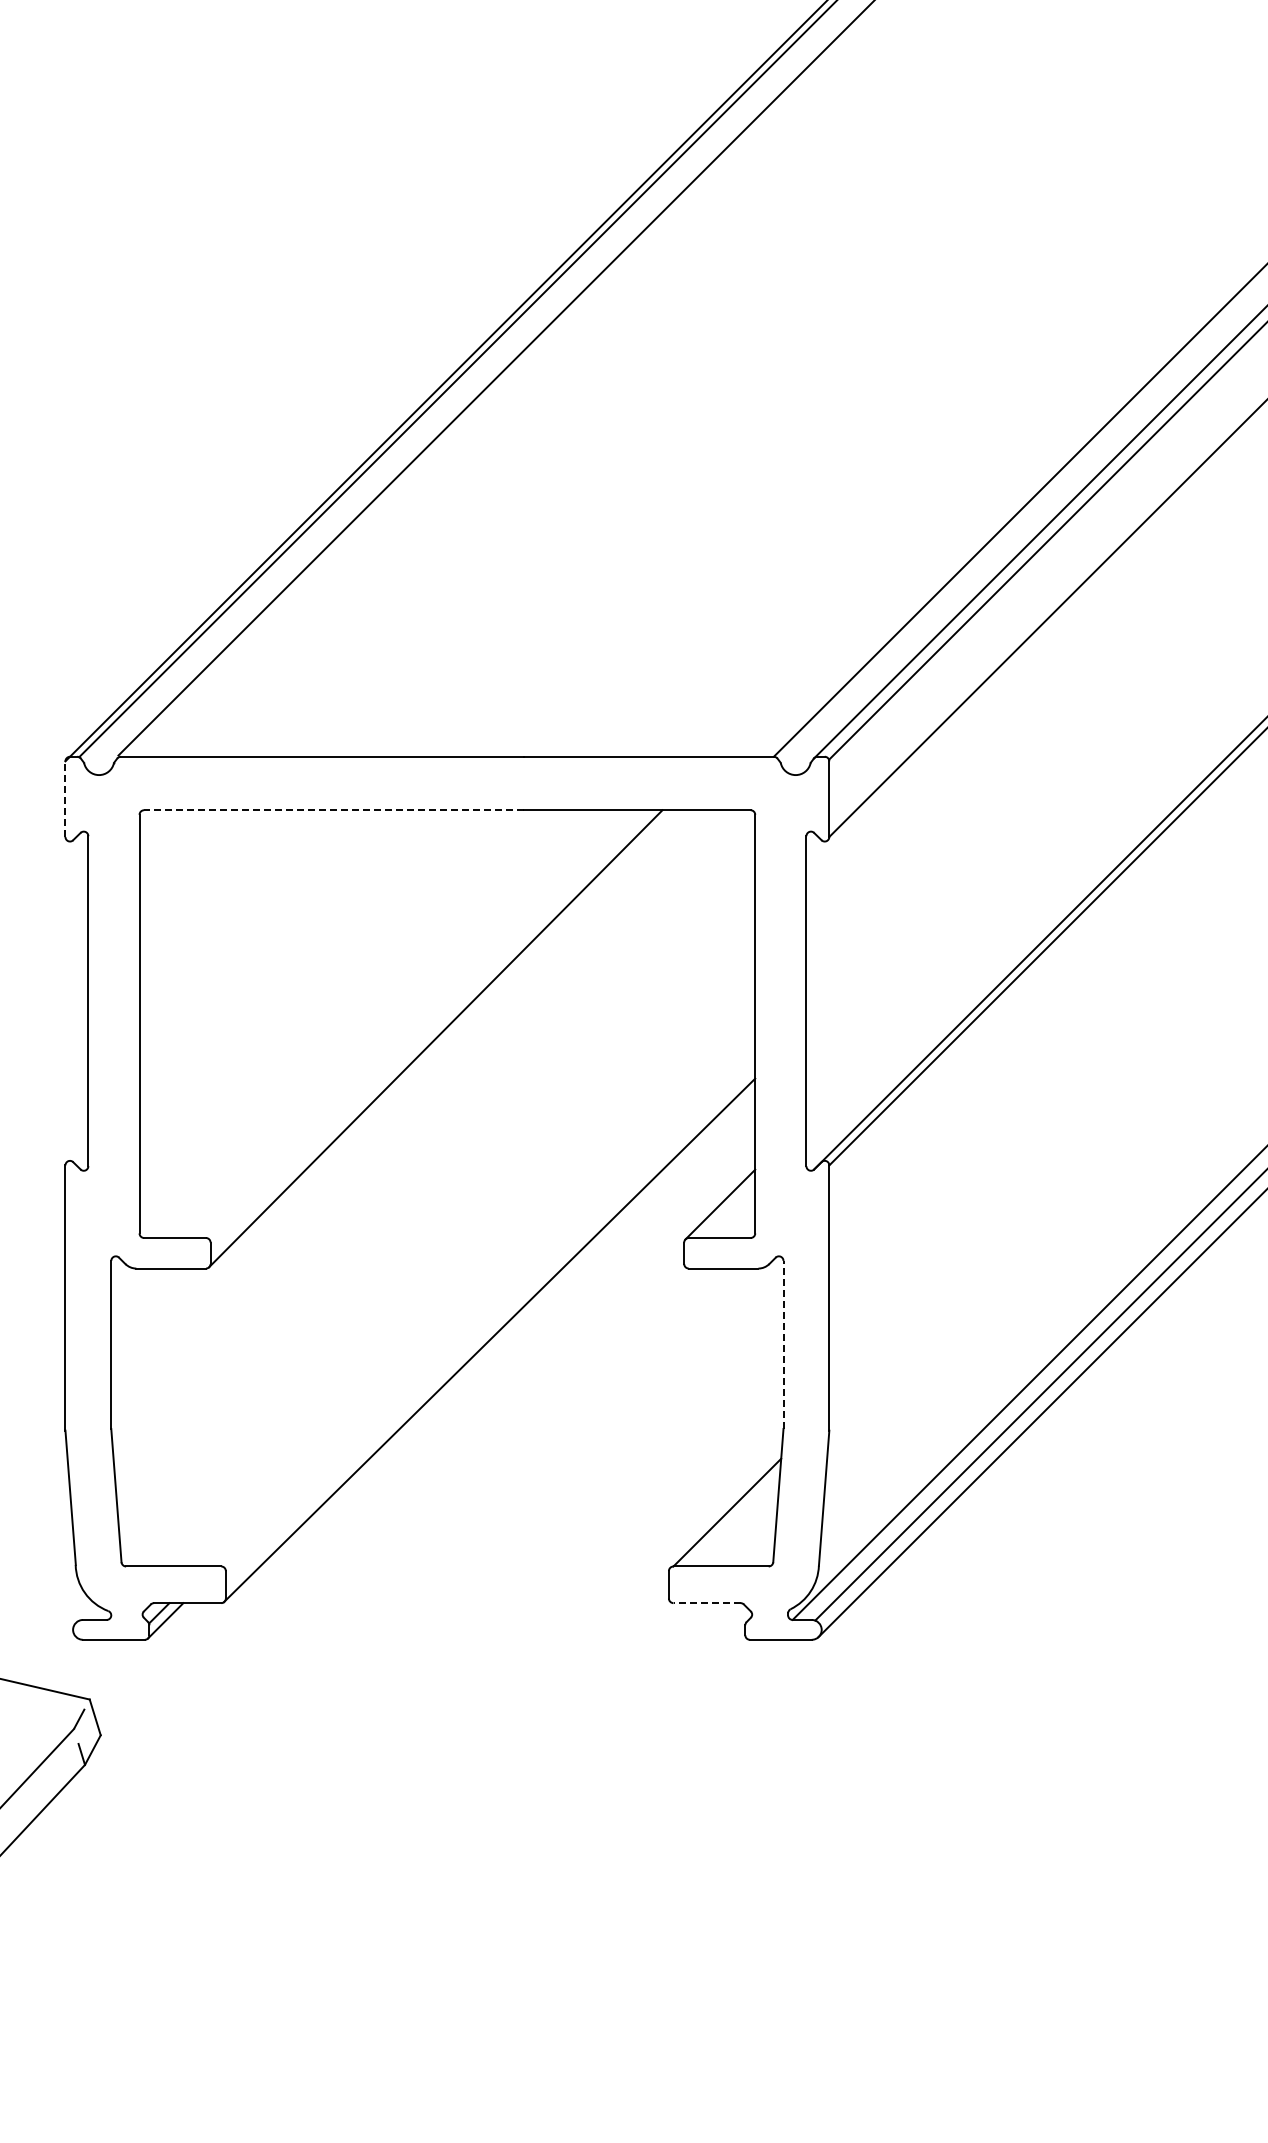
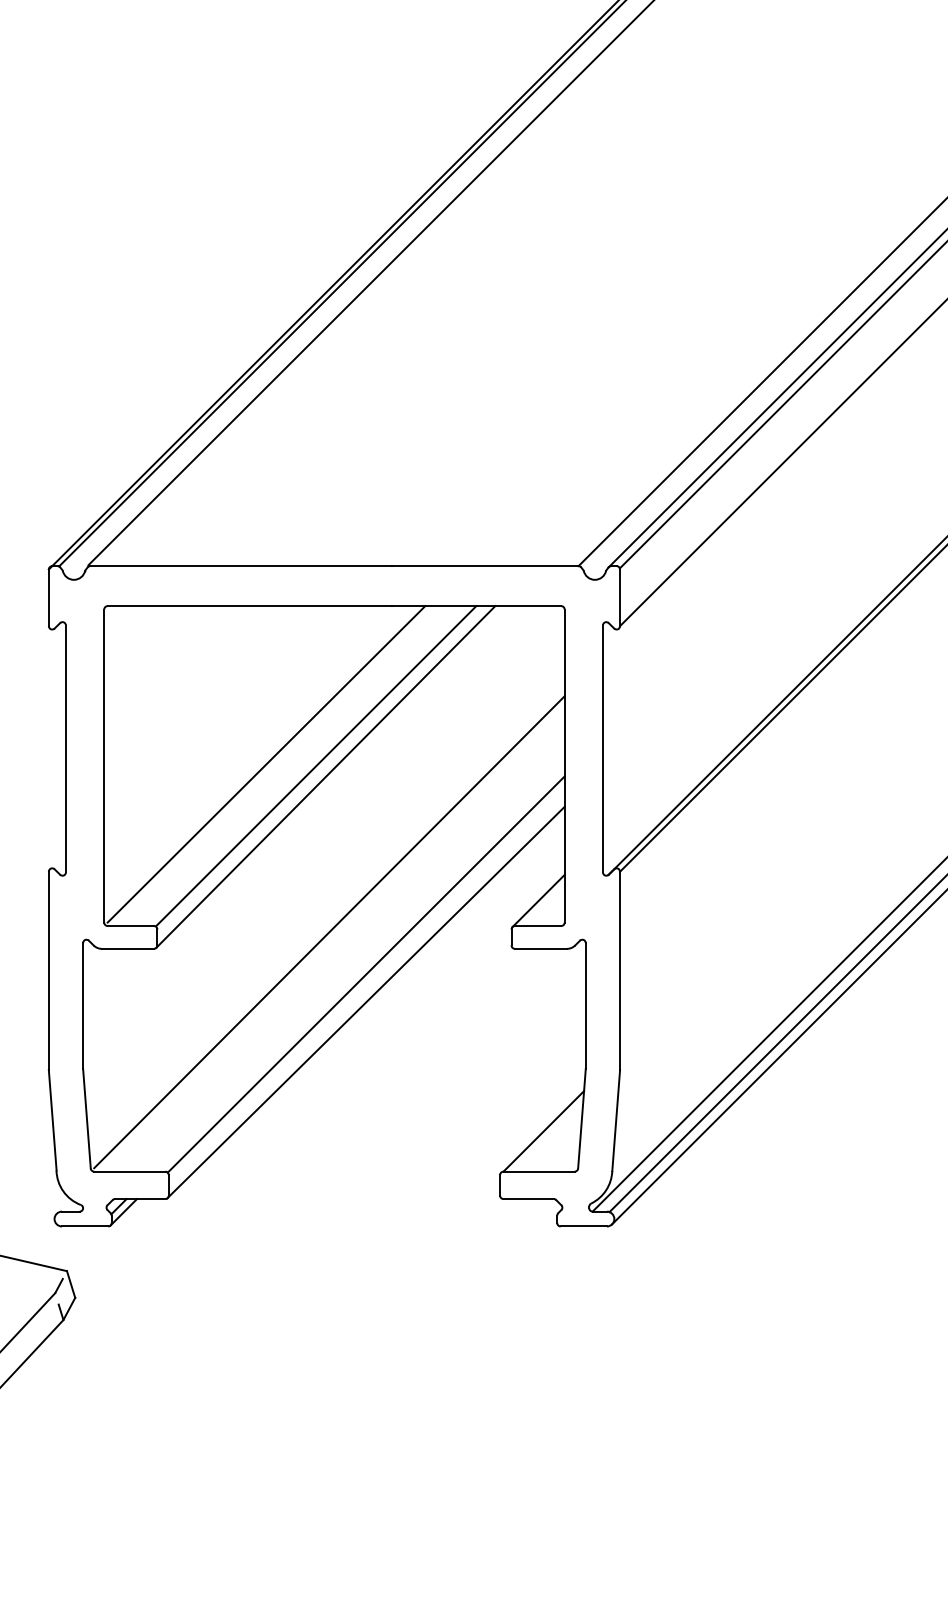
line: (65, 799) -> (48, 598), dashed -> solid
line: (333, 810) -> (249, 606), dashed -> solid
line: (356, 1021) -> (266, 764), added
line: (423, 1024) -> (316, 766), added
line: (440, 1245) -> (329, 931), added
line: (489, 1302) -> (365, 974), added
line: (783, 1344) -> (585, 1005), dashed -> solid
line: (707, 1603) -> (528, 1199), dashed -> solid

